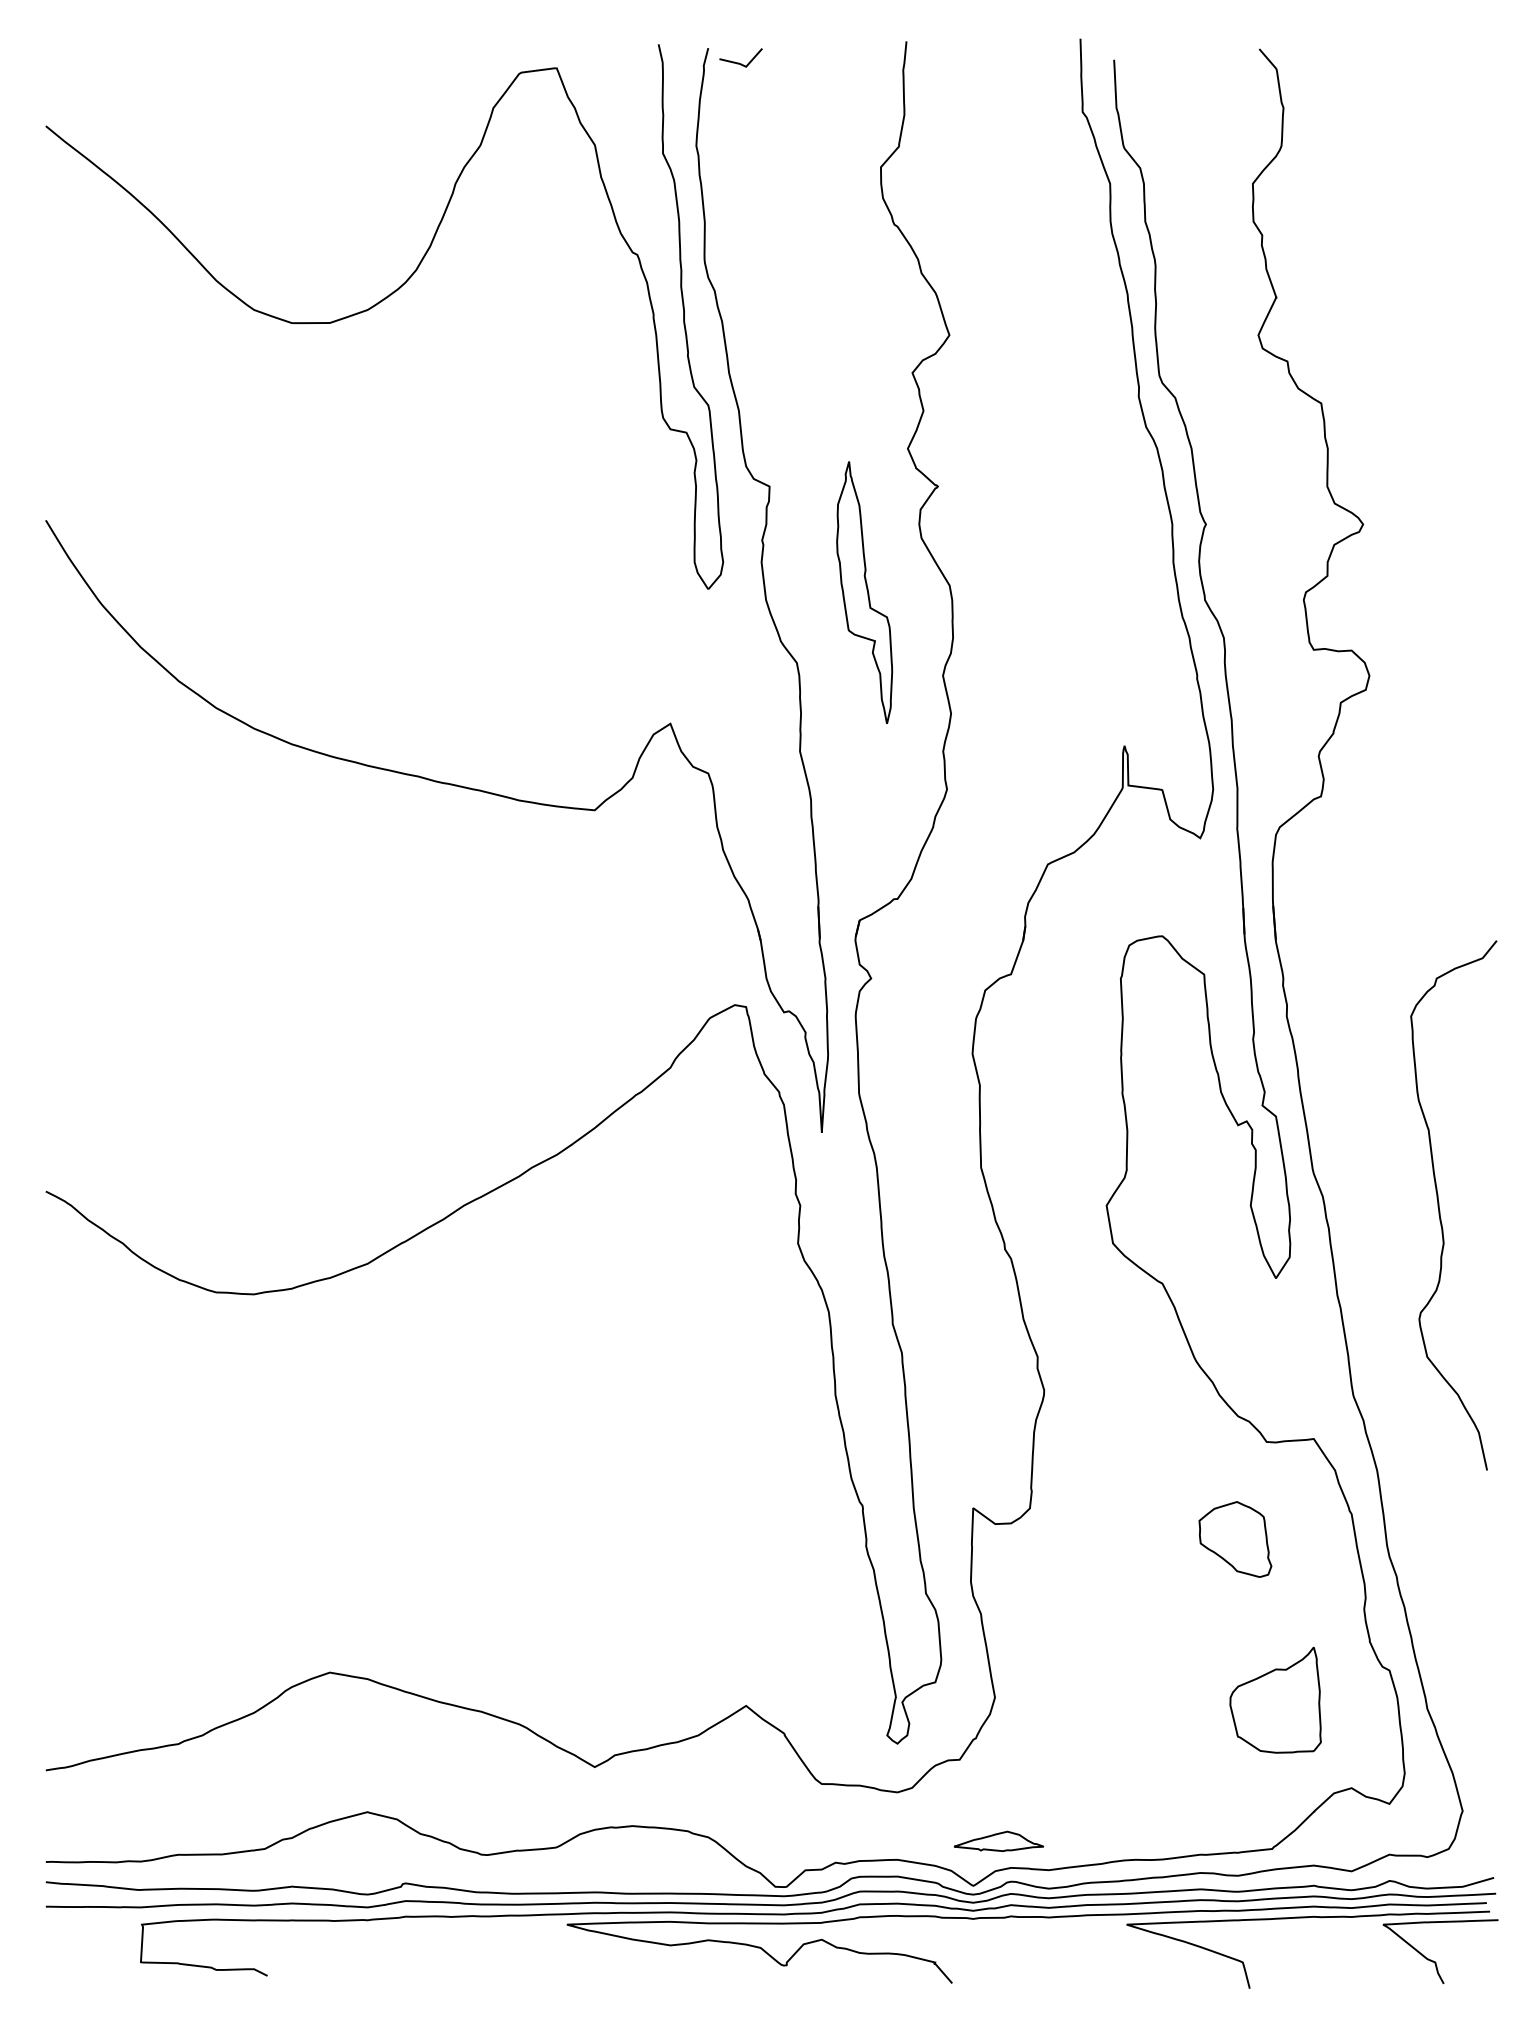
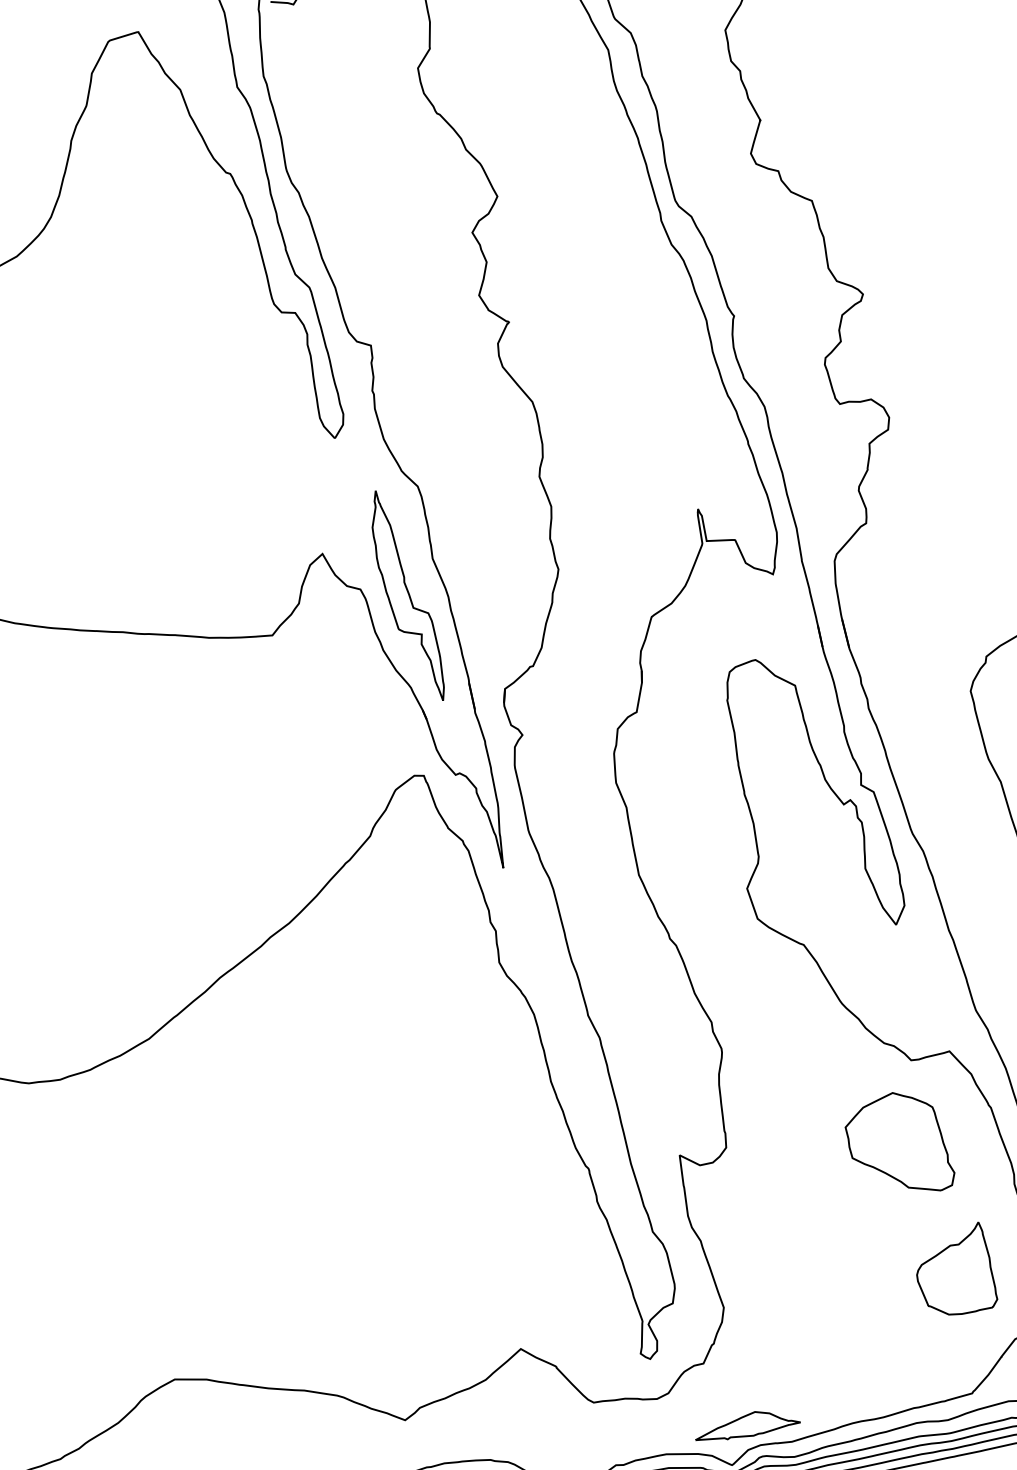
part: (864, 592) -> (406, 596), moved
part: (1235, 1539) -> (899, 1144), size x1.67
part: (998, 1841) -> (746, 1425), size x1.43

